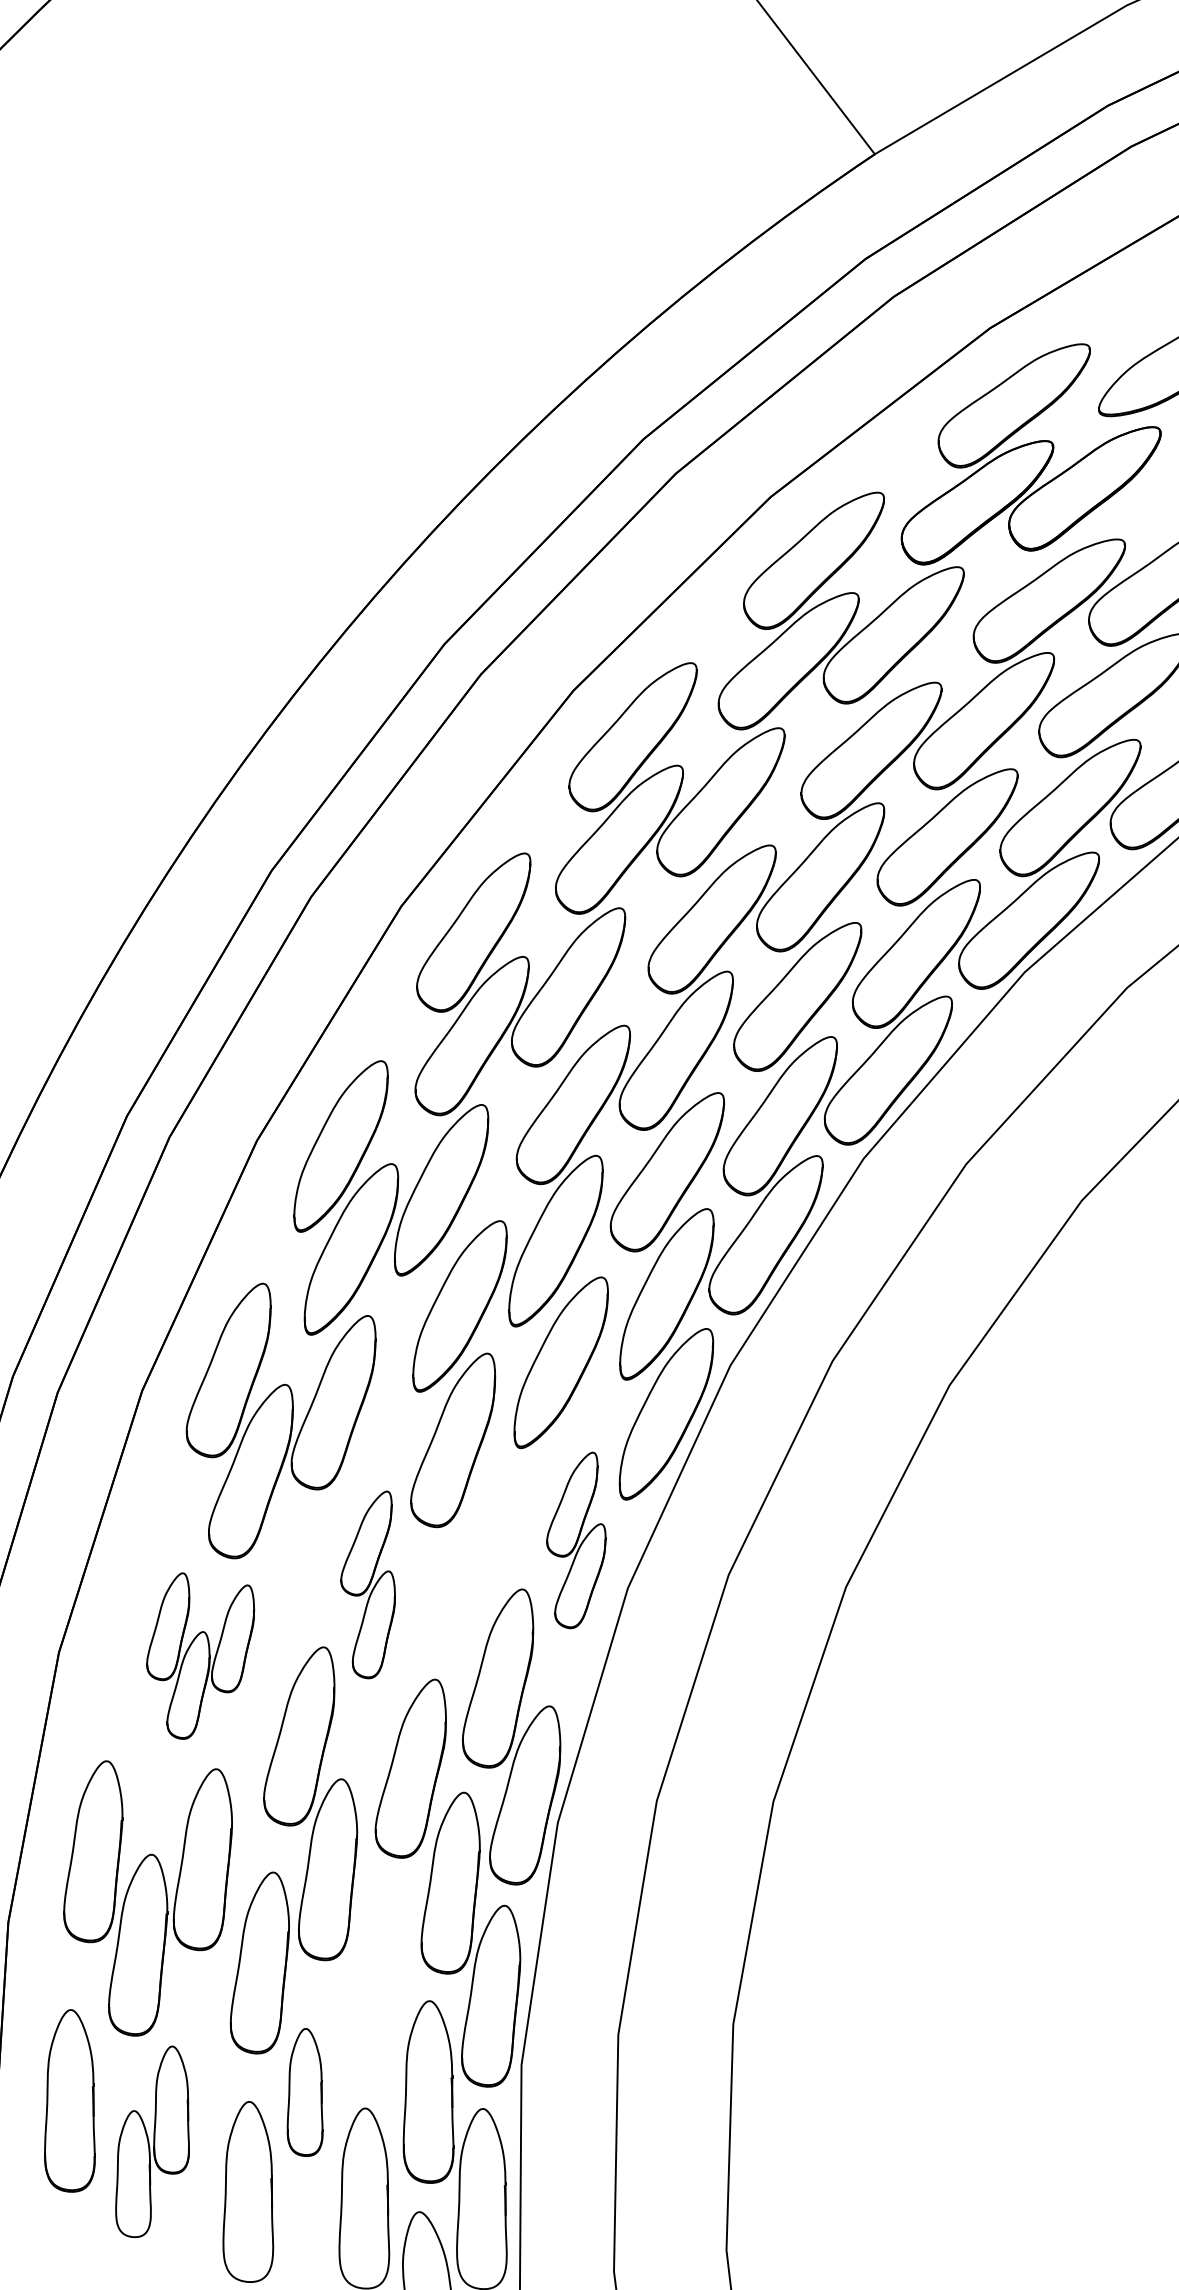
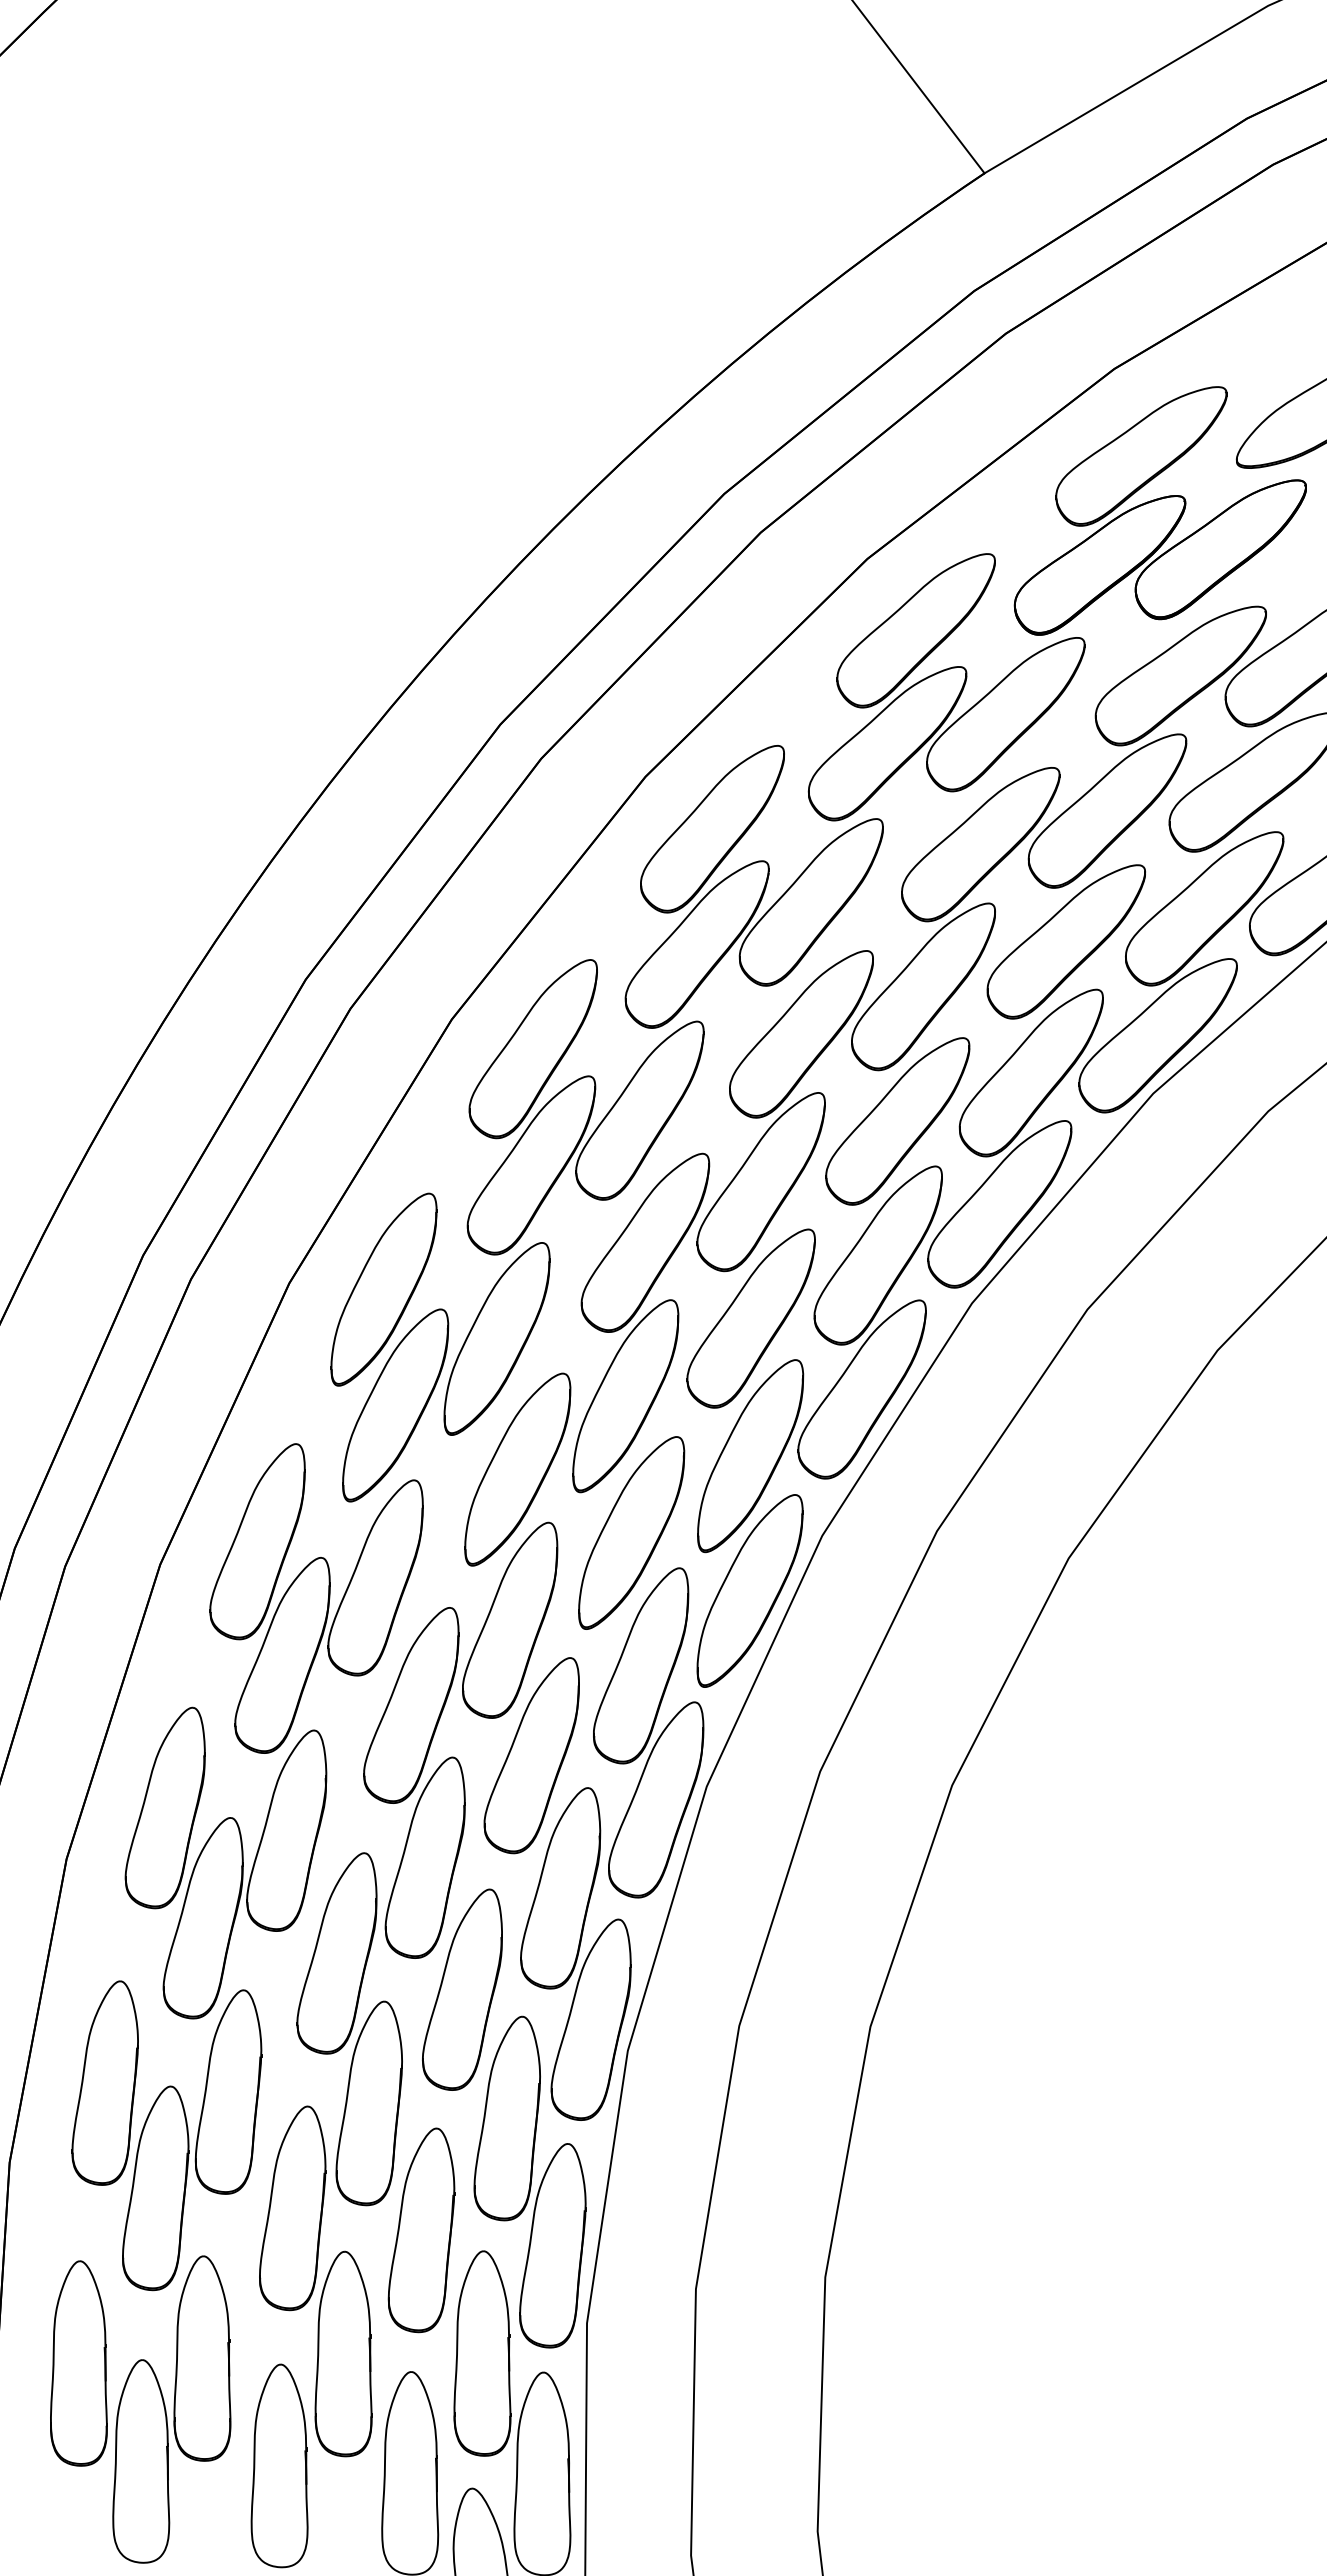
part: (576, 1540) -> (648, 1732), size x1.67
part: (472, 1560) -> (531, 1755), added
part: (368, 1584) -> (414, 1782), size x1.67
part: (200, 1655) -> (225, 1862), size x1.67
part: (374, 1982) -> (421, 2230), added
part: (305, 2092) -> (343, 2353), size x1.43
part: (152, 2141) -> (171, 2409), size x1.43

